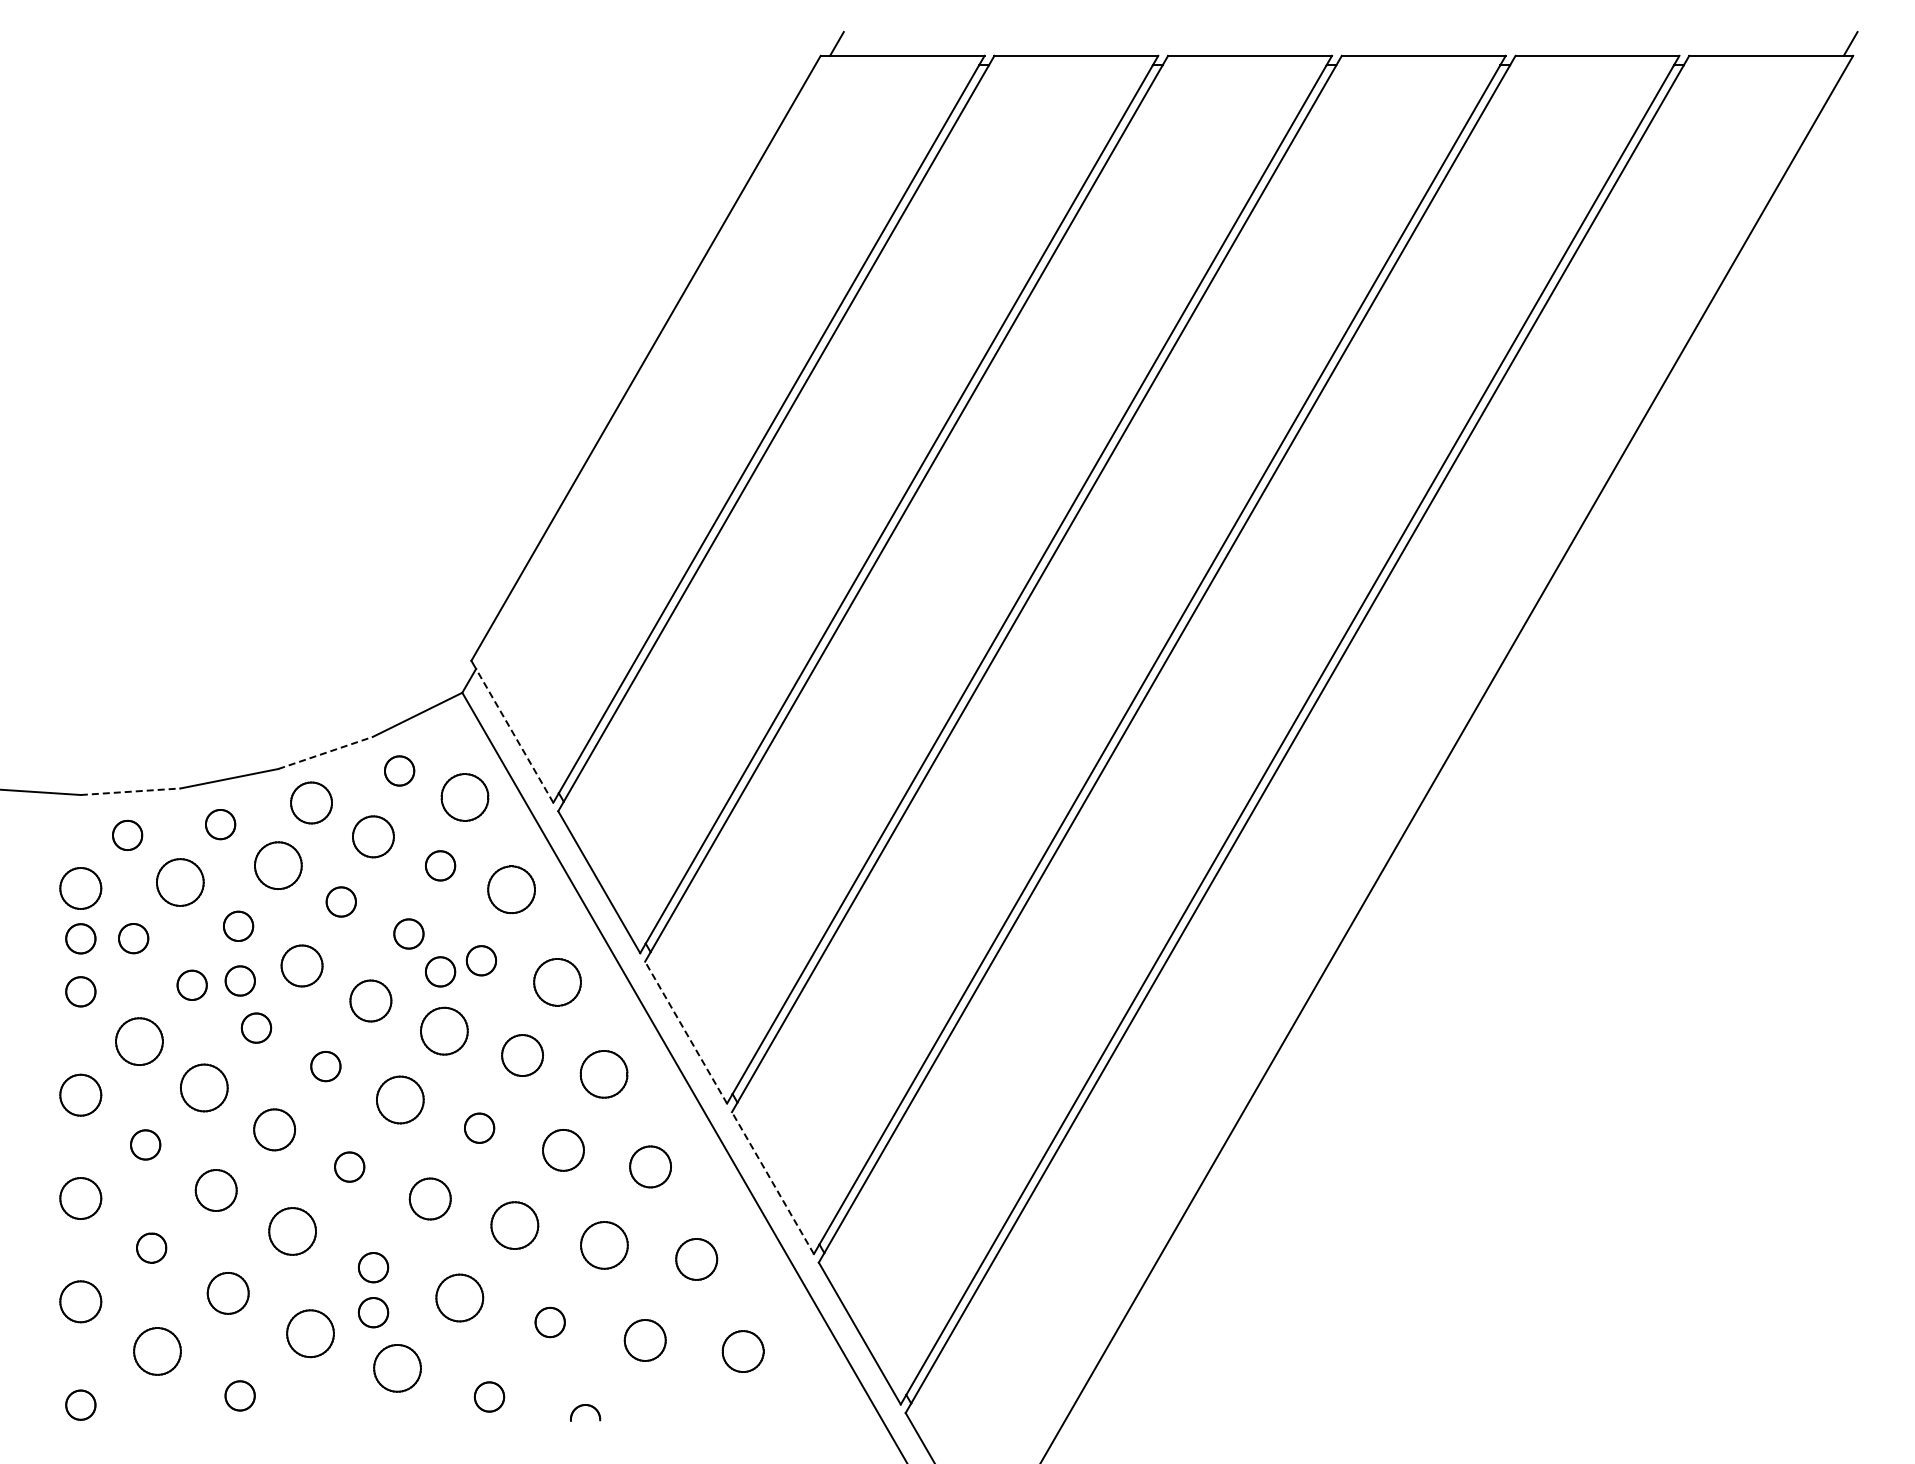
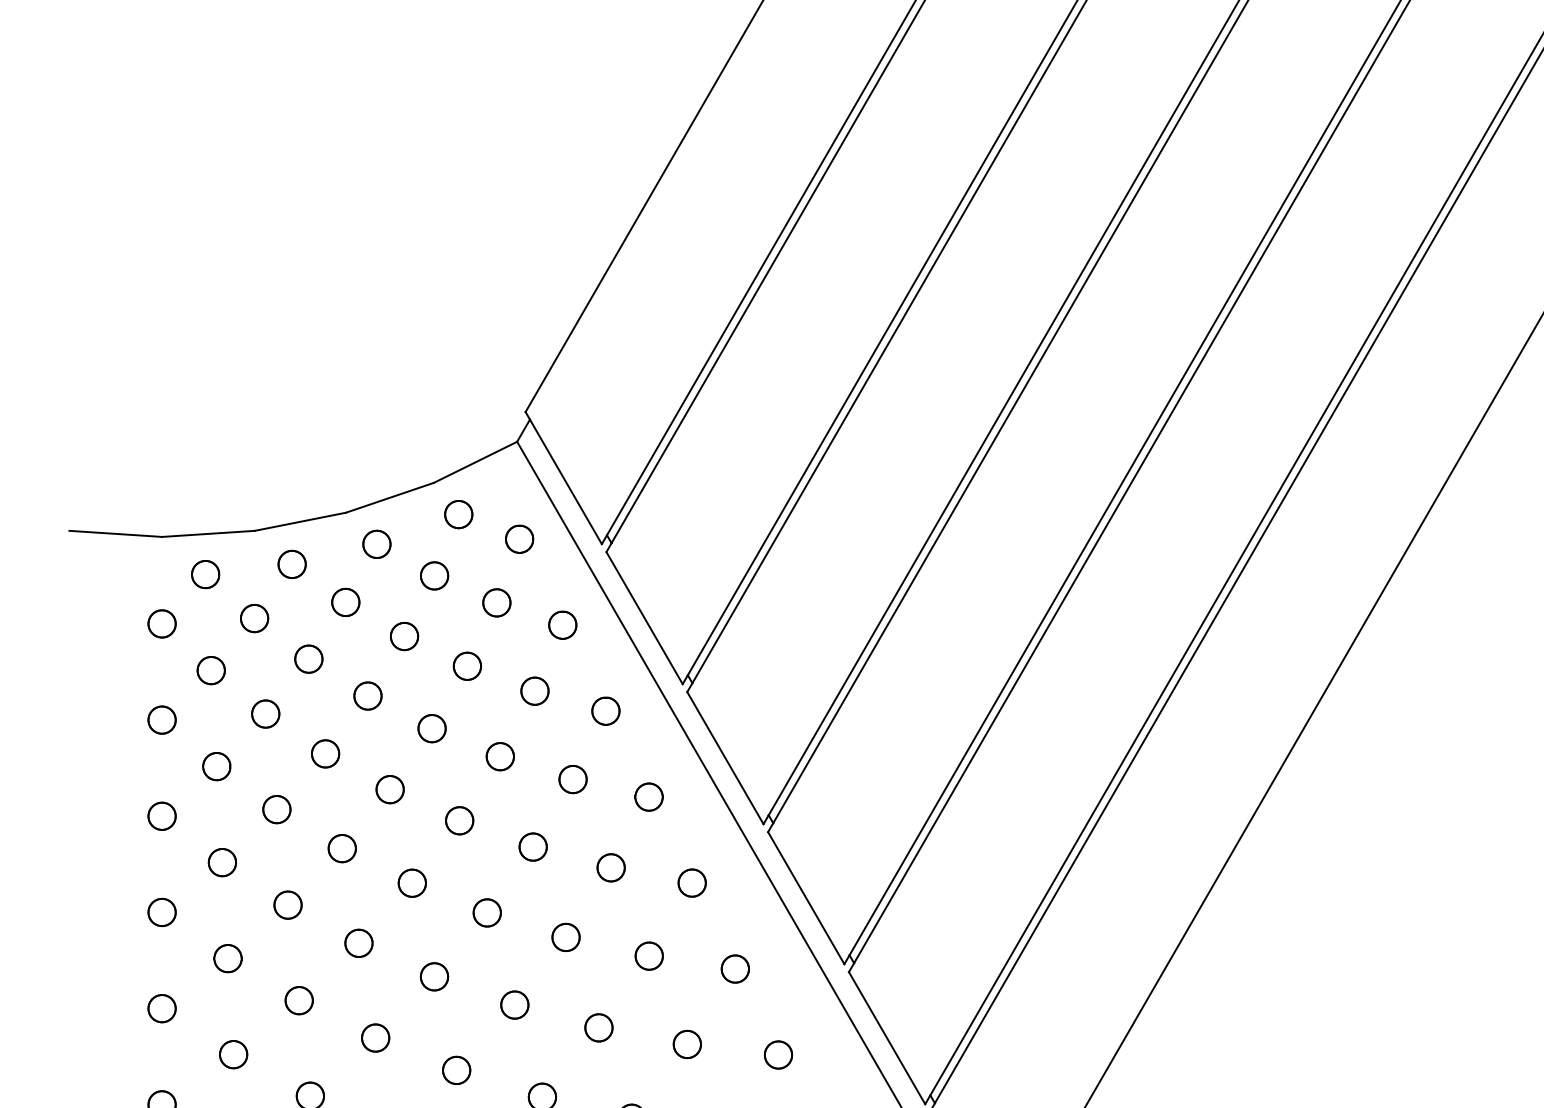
line: (514, 735) -> (565, 481), dashed -> solid
line: (325, 752) -> (389, 497), dashed -> solid
line: (130, 791) -> (208, 533), dashed -> solid
part: (464, 797) -> (519, 539), size x0.62
part: (311, 802) -> (376, 543), size x0.71
part: (373, 836) -> (434, 575), size x0.71
part: (277, 864) -> (345, 601), size x0.62
part: (179, 882) -> (253, 618), size x0.62
part: (80, 888) -> (161, 623), size x0.71
part: (510, 889) -> (561, 624), size x0.62
part: (80, 938) -> (161, 670), removed
part: (301, 965) -> (367, 695), size x0.71
part: (440, 971) -> (496, 701), removed
part: (239, 980) -> (309, 709), removed
part: (557, 981) -> (605, 710), size x0.62
part: (370, 1000) -> (431, 728), size x0.71
part: (443, 1030) -> (499, 756), size x0.62
line: (686, 1032) -> (725, 757), dashed -> solid
part: (139, 1041) -> (216, 766), size x0.62
part: (521, 1055) -> (572, 779), size x0.71
part: (603, 1074) -> (648, 797), size x0.62
part: (203, 1087) -> (276, 809), size x0.62
part: (80, 1094) -> (161, 815), size x0.71
part: (400, 1099) -> (459, 820), size x0.62
part: (273, 1129) -> (341, 848), size x0.71
part: (562, 1150) -> (610, 867), size x0.71
part: (649, 1166) -> (691, 882), size x0.71
line: (772, 1183) -> (805, 898), dashed -> solid
part: (215, 1190) -> (287, 905), size x0.71
part: (80, 1198) -> (161, 912), size x0.71
part: (429, 1198) -> (486, 912), size x0.71
part: (514, 1224) -> (565, 936), size x0.62
part: (291, 1231) -> (358, 943), size x0.62
part: (603, 1245) -> (648, 956), size x0.62
part: (696, 1258) -> (735, 968), size x0.71
part: (227, 1292) -> (298, 999), size x0.71
part: (459, 1297) -> (514, 1004), size x0.62
part: (80, 1301) -> (161, 1008), size x0.71
part: (373, 1312) -> (434, 1018), removed
part: (309, 1332) -> (374, 1037), size x0.62
part: (644, 1339) -> (686, 1043), size x0.71
part: (157, 1350) -> (233, 1053), size x0.62
part: (742, 1351) -> (777, 1054), size x0.71
part: (396, 1367) -> (455, 1069), size x0.62

